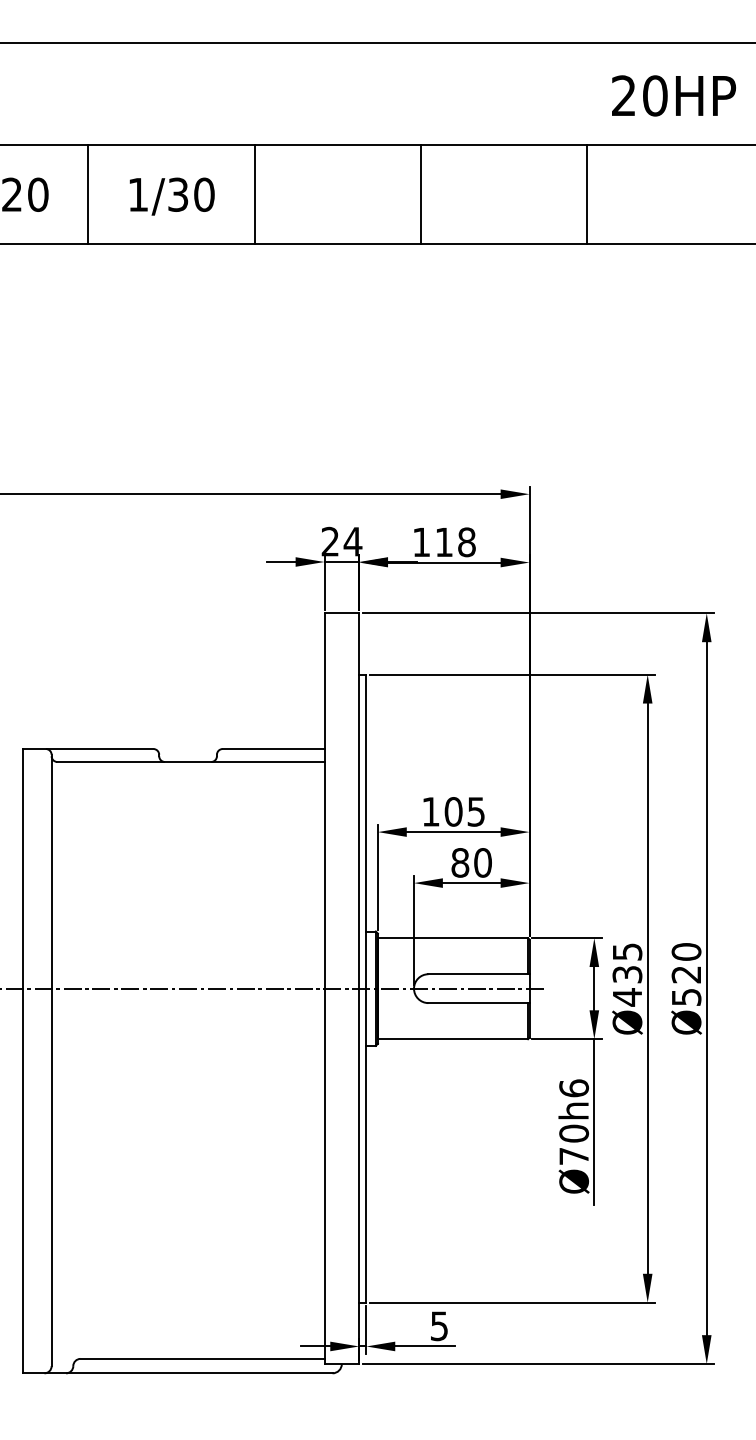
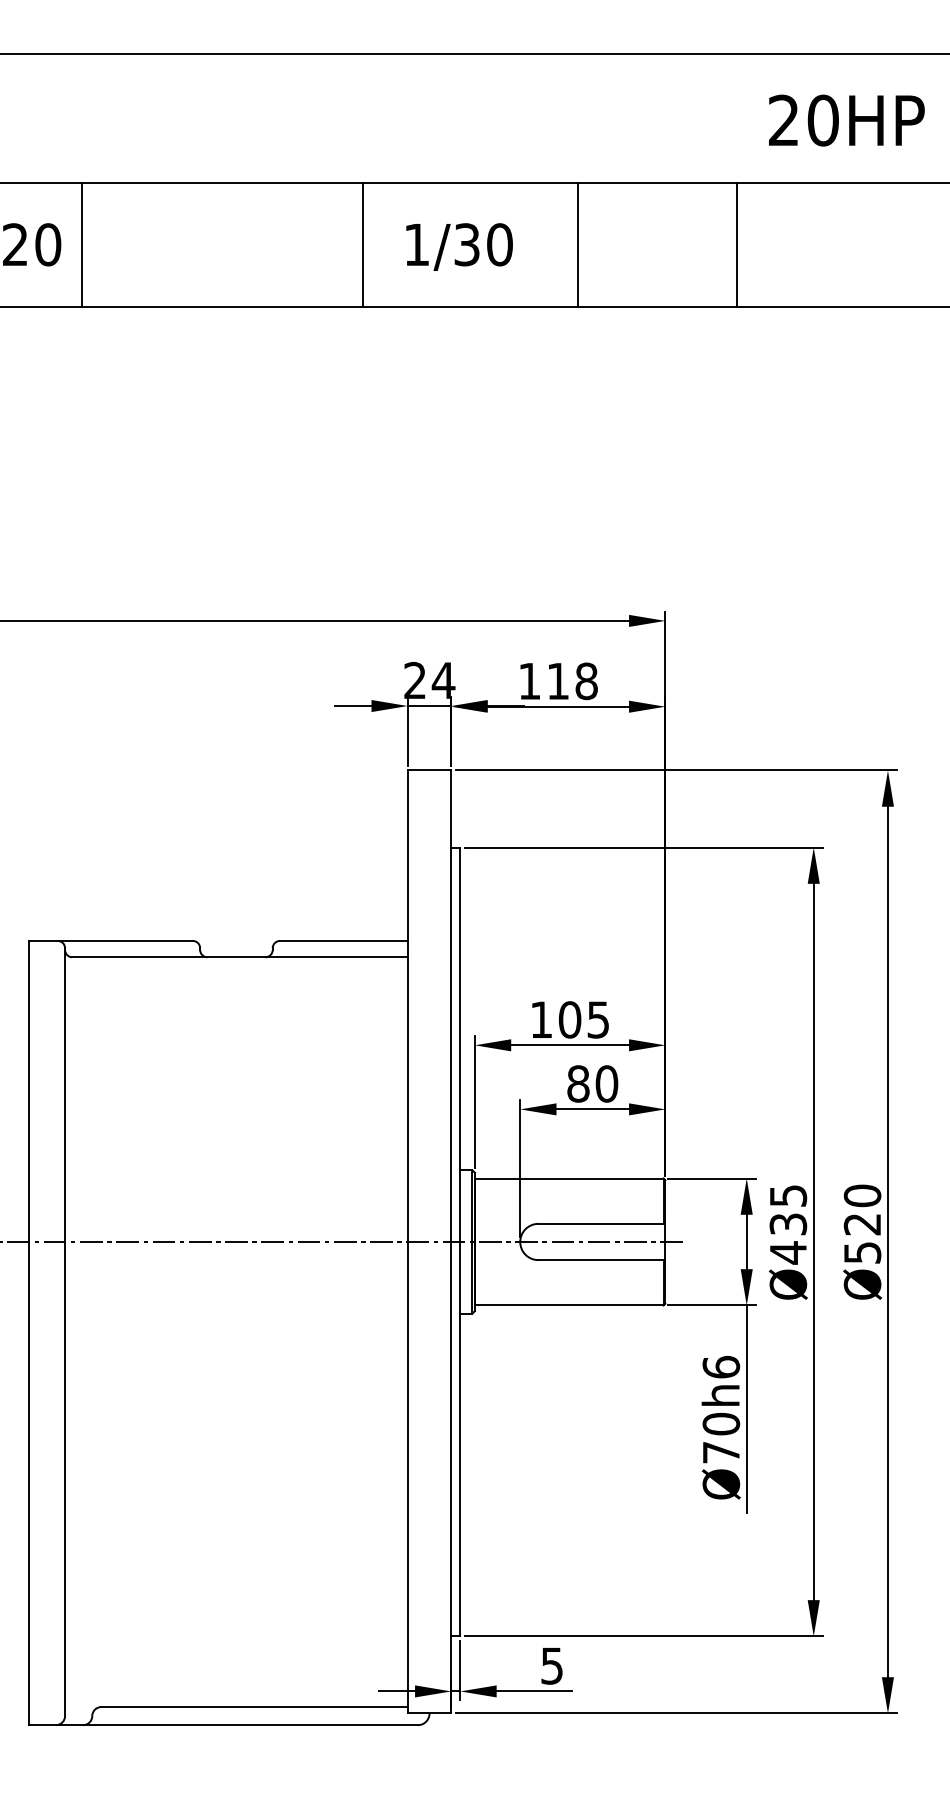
line: (88, 194) -> (82, 244), moved
line: (254, 194) -> (362, 244), moved
line: (420, 194) -> (577, 244), moved
text: (172, 196) -> (459, 246), moved

